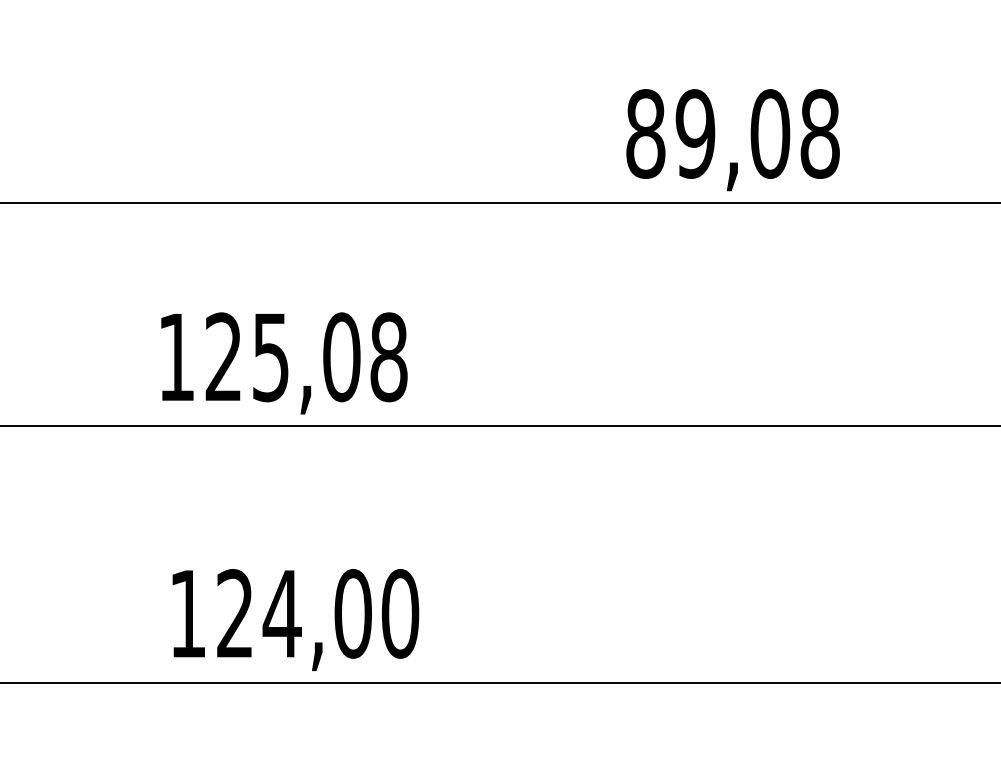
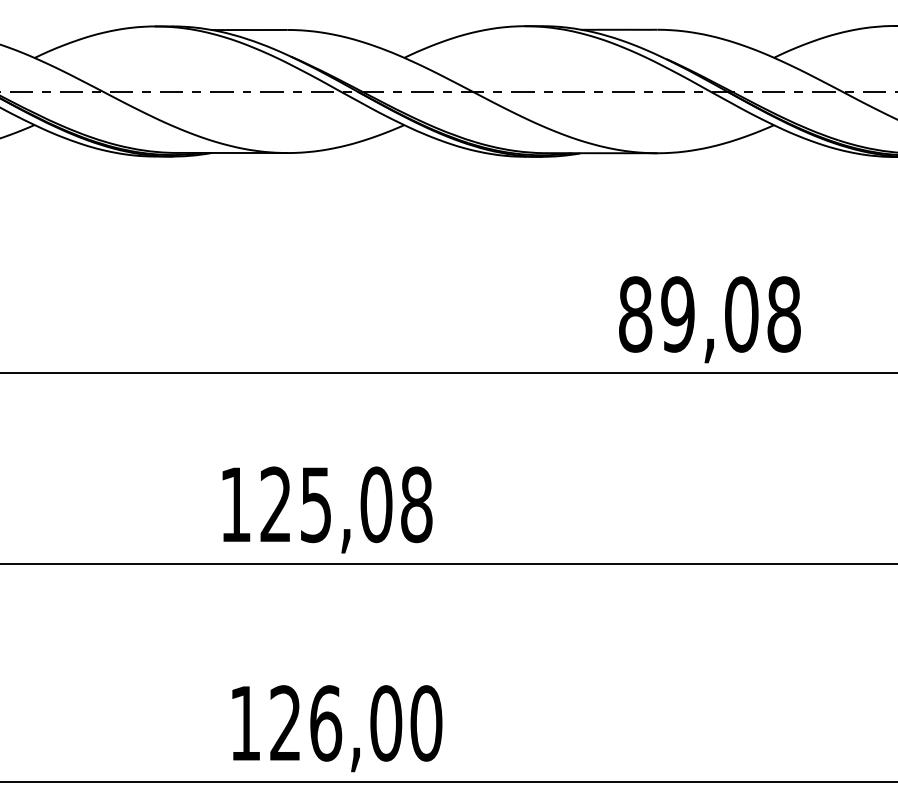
text: (281, 613) -> (325, 723), 124,00 -> 126,00

